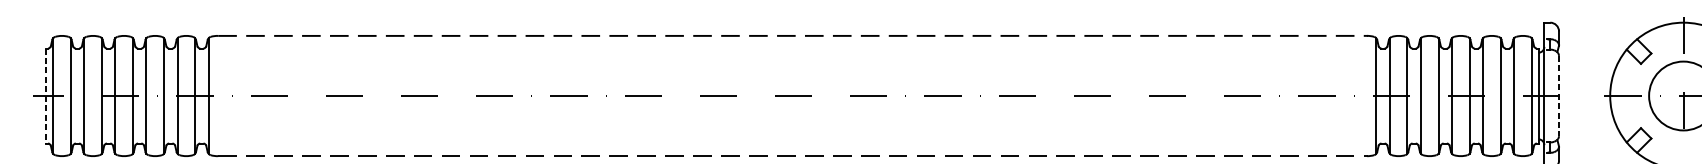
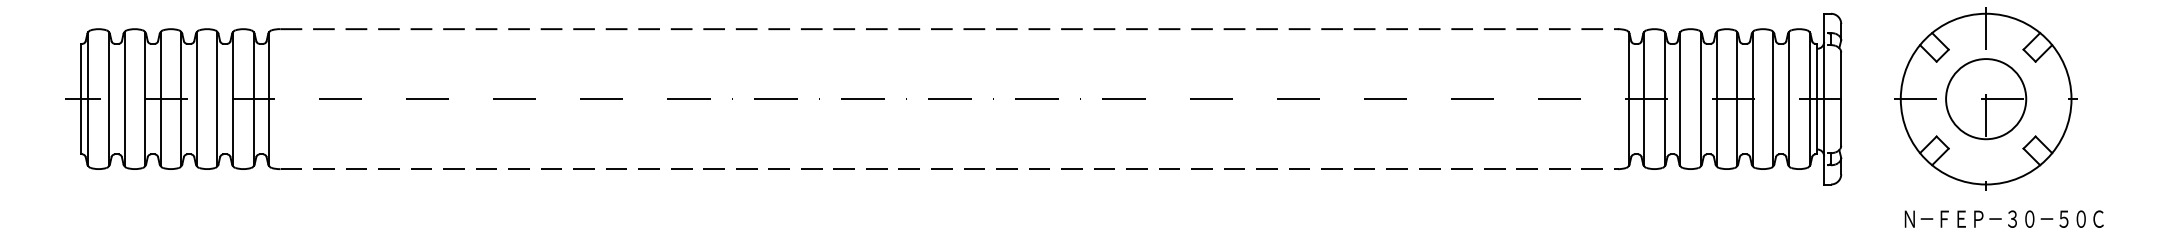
line: (46, 96) -> (80, 99), dashed -> solid
line: (1559, 96) -> (1841, 99), dashed -> solid

